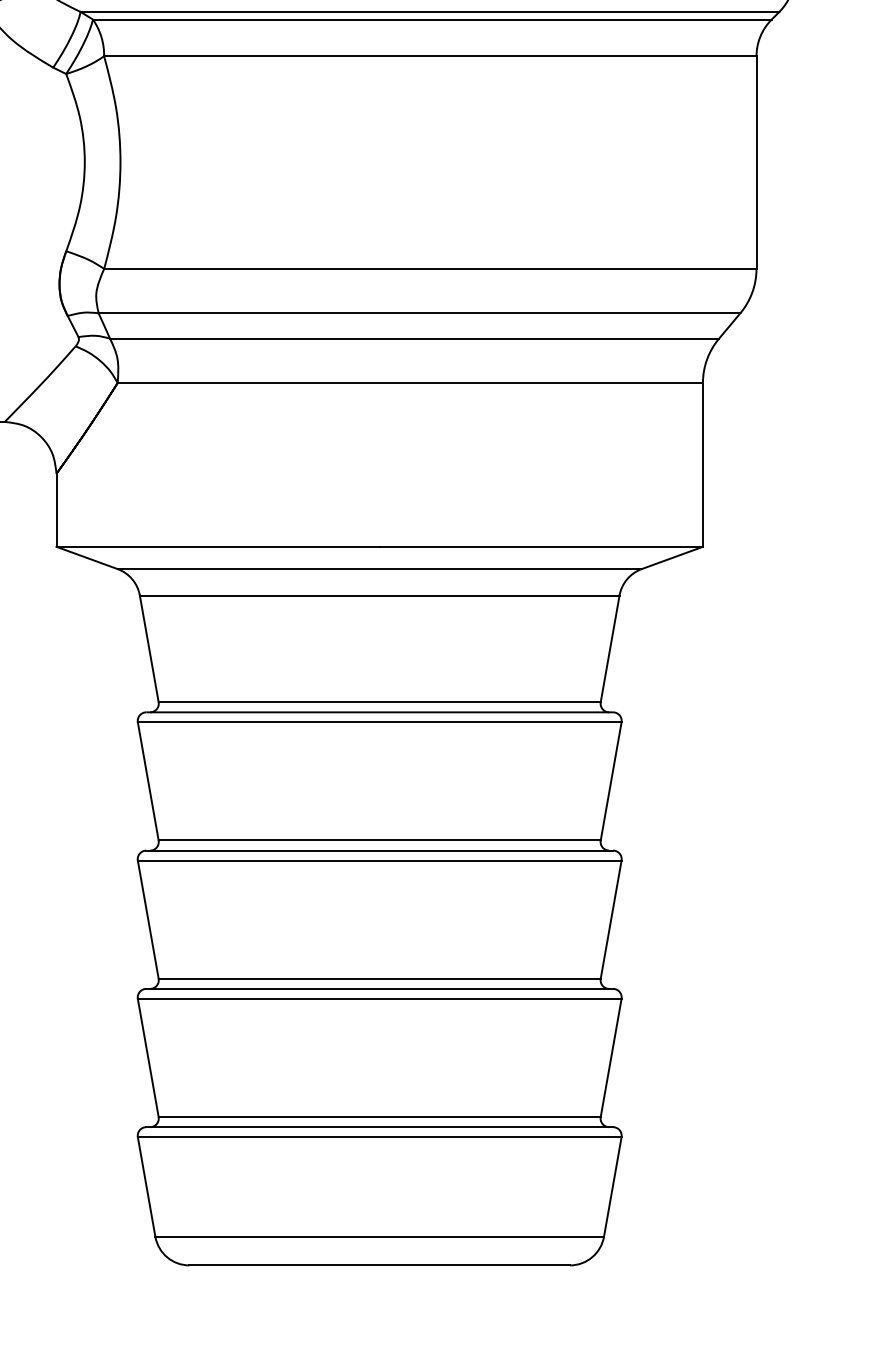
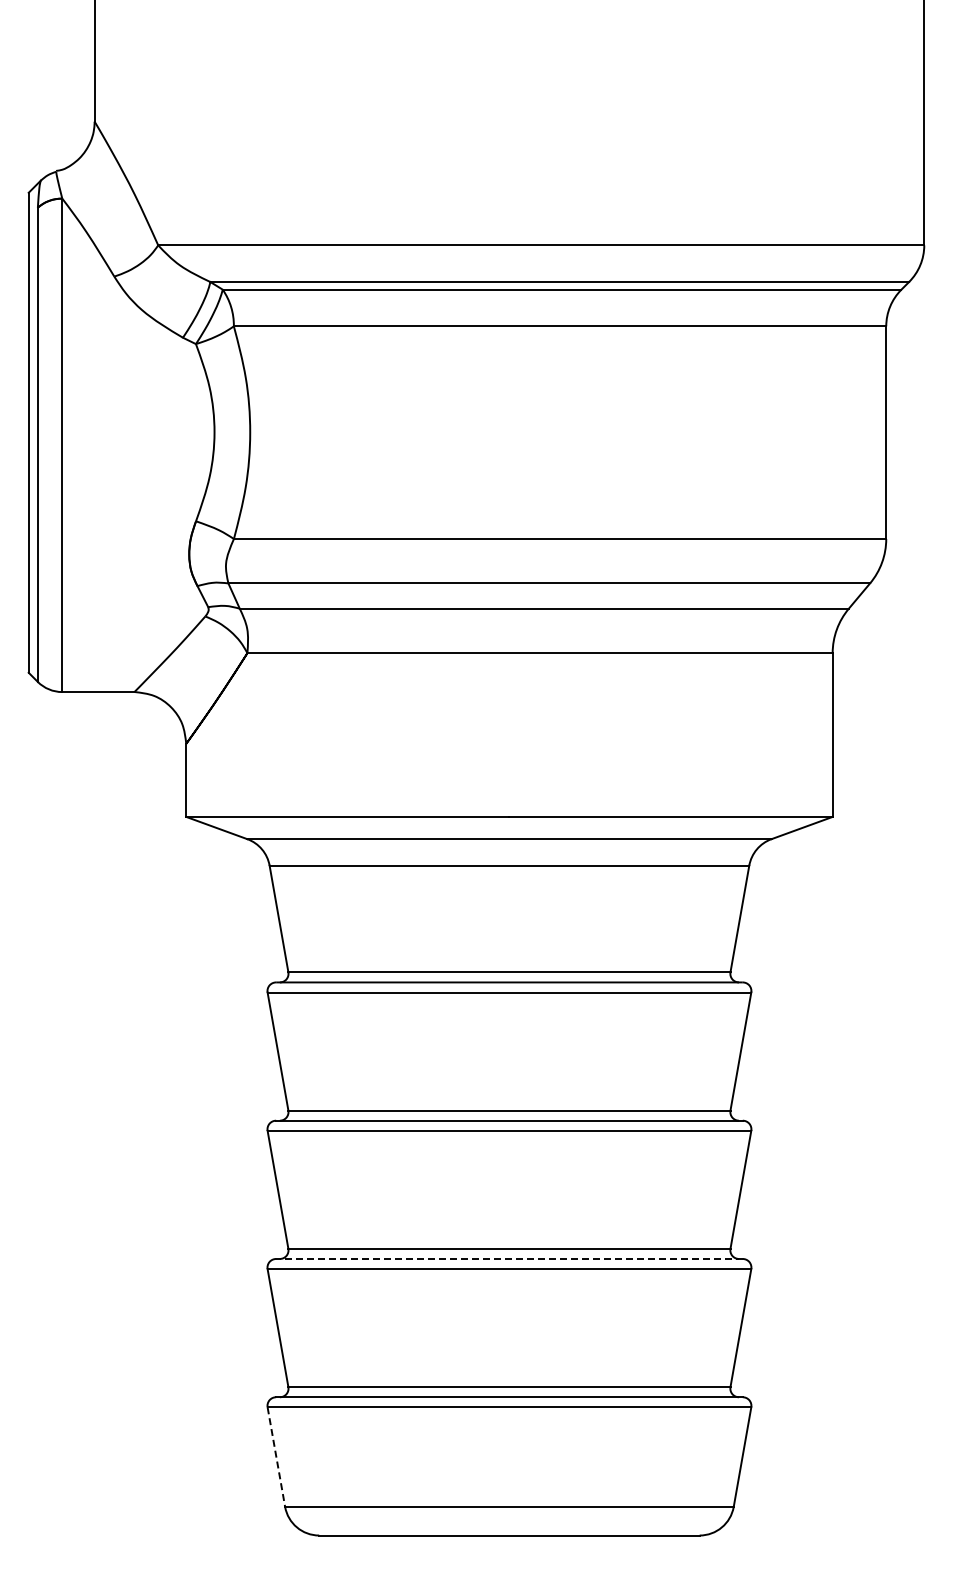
line: (378, 988) -> (508, 1258), solid -> dashed
line: (146, 1187) -> (276, 1457), solid -> dashed

